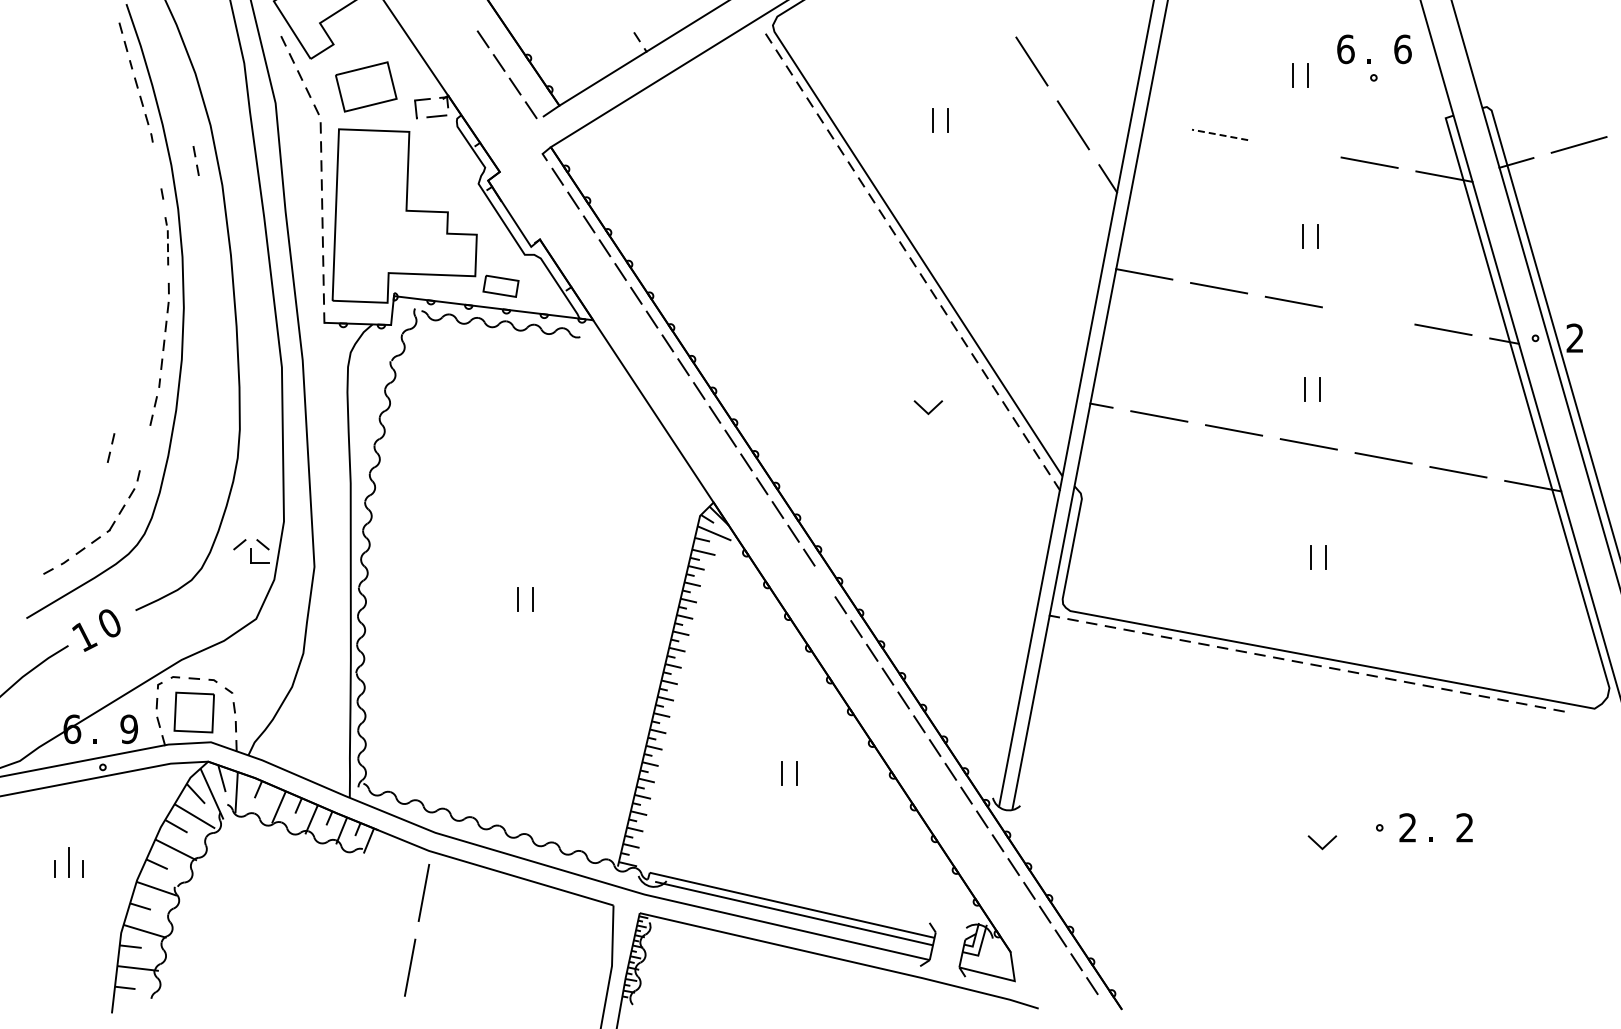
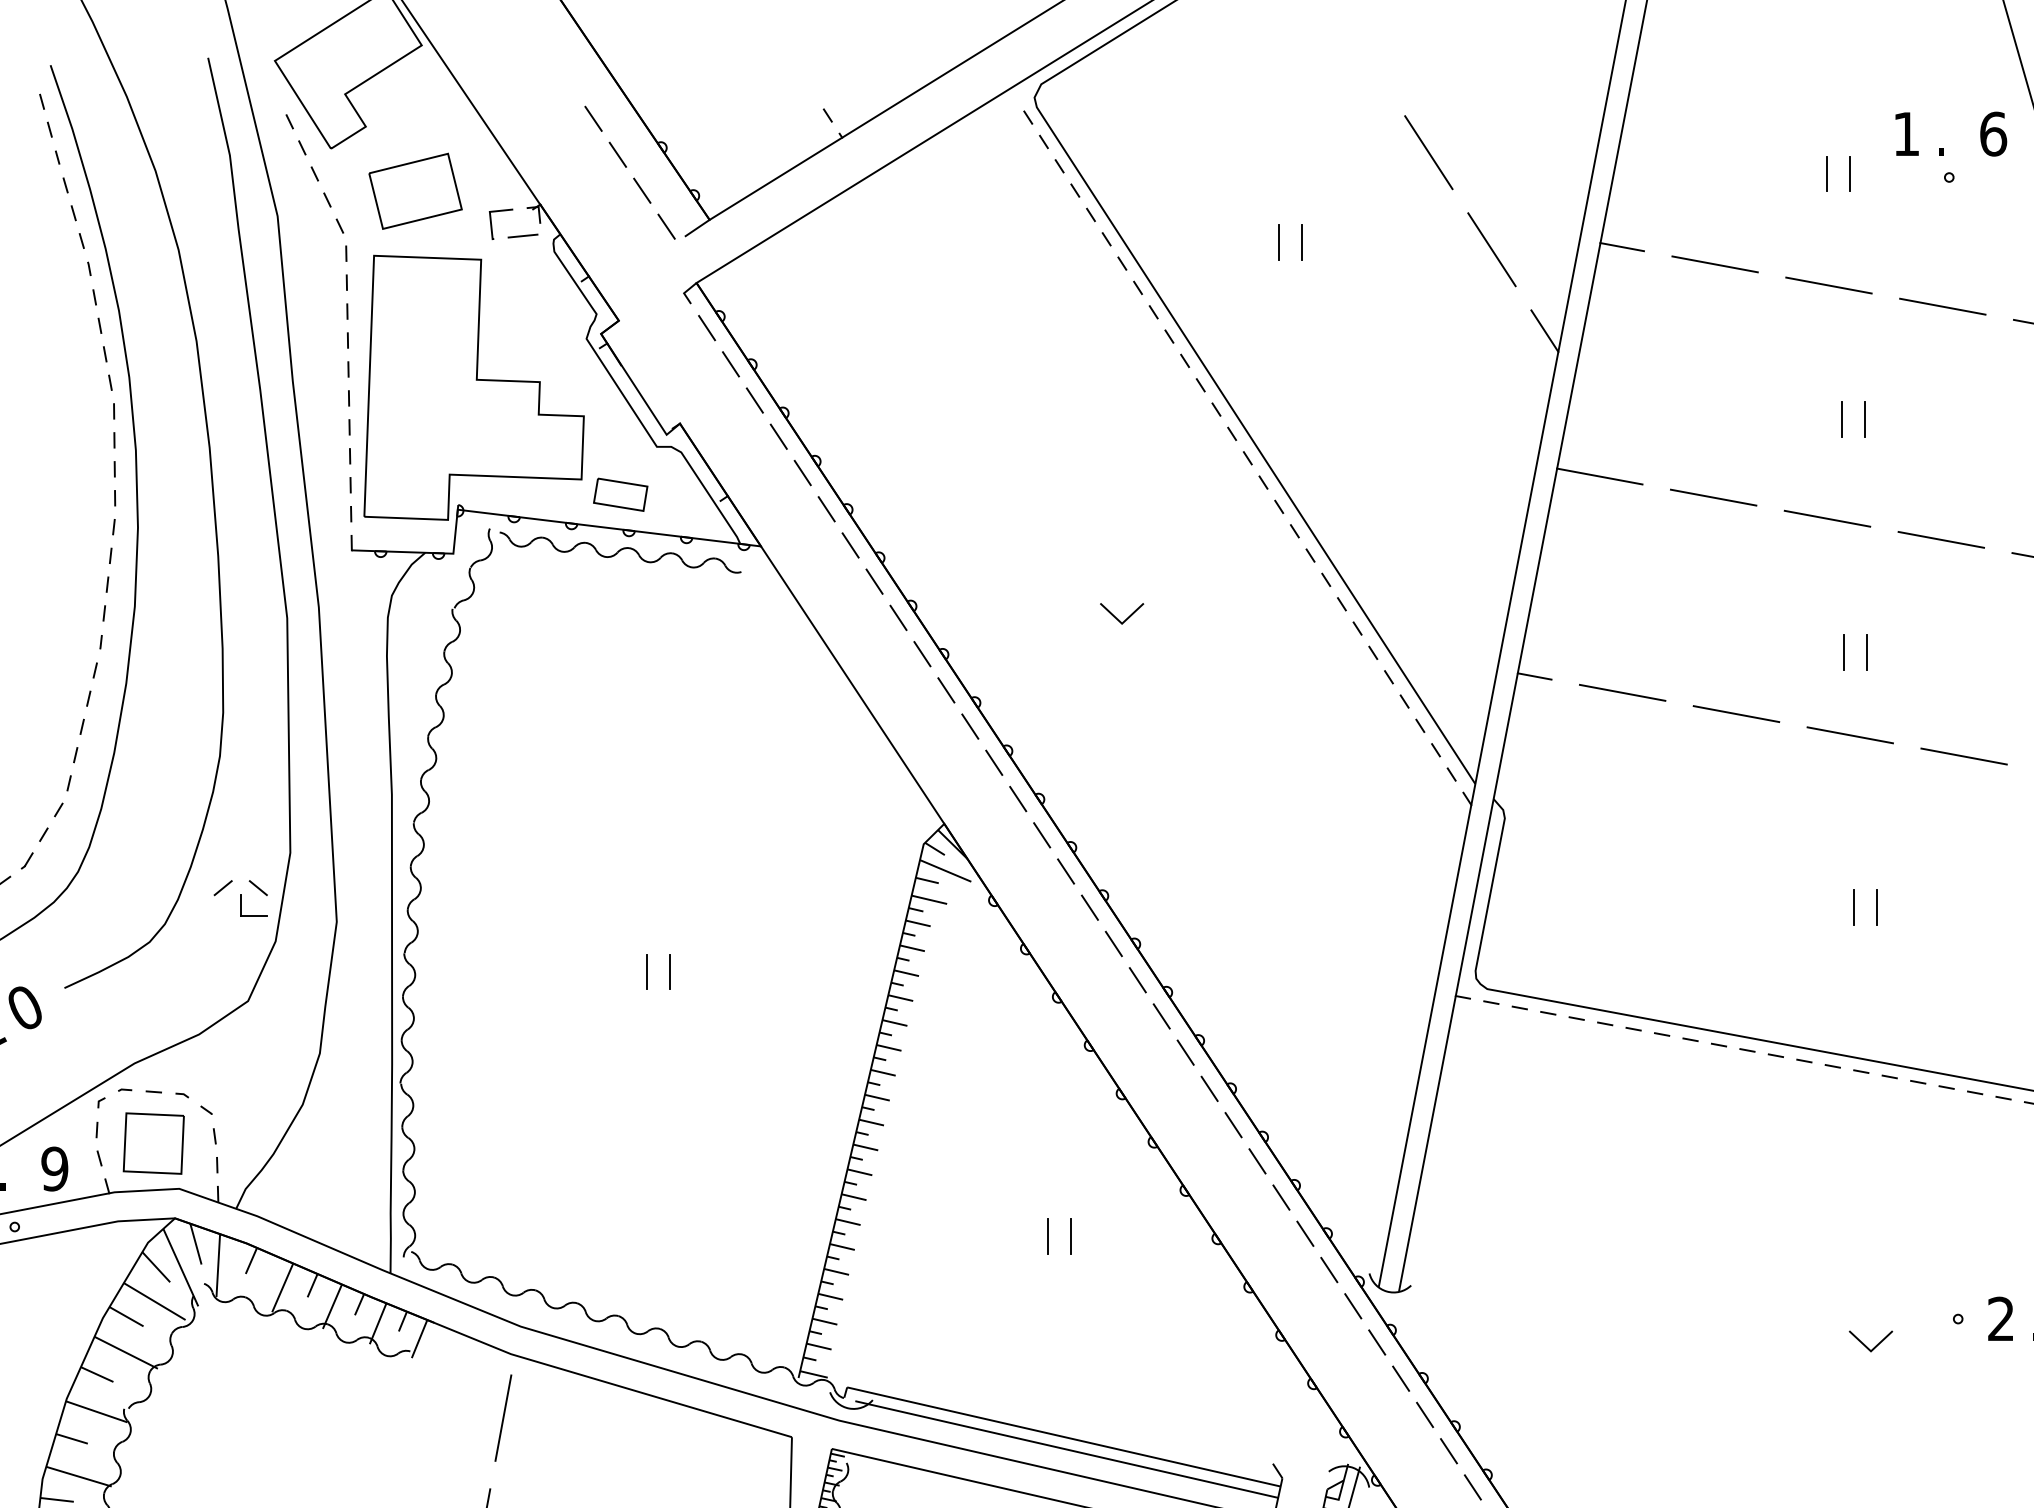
text: (1345, 49) -> (1906, 134), 6 -> 1
line: (1158, 123) -> (1621, 246), added
line: (1220, 134) -> (1715, 263), dashed -> solid
line: (1294, 148) -> (1828, 285), added
part: (195, 160) -> (96, 310), moved
part: (166, 241) -> (111, 426), size x1.43
line: (1368, 315) -> (1941, 539), added
line: (925, 409) -> (1117, 616), moved
part: (110, 447) -> (78, 740), moved
line: (824, 581) -> (1113, 944), added

